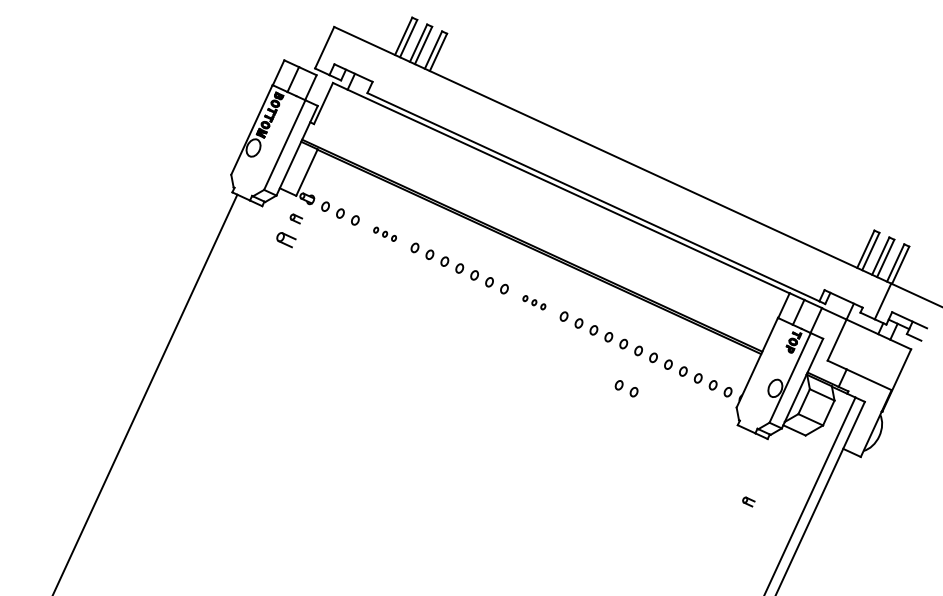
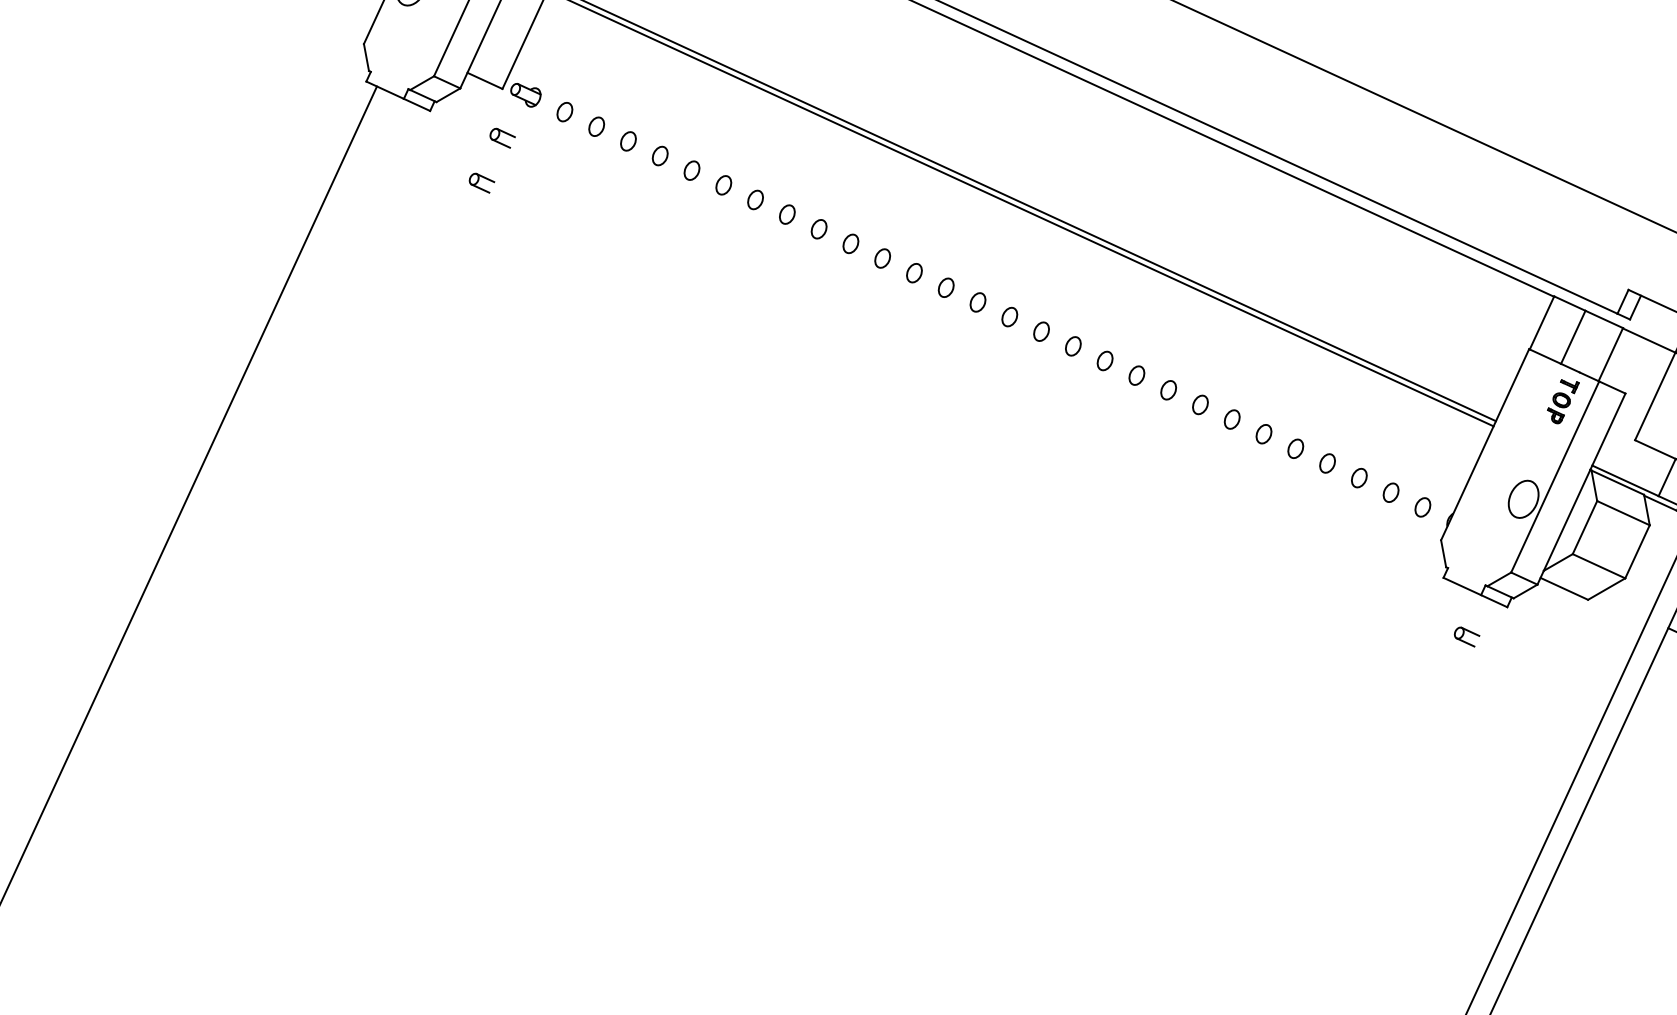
part: (384, 234) -> (690, 171), size x1.67
part: (286, 239) -> (481, 181), size x0.62
part: (534, 302) -> (1010, 316), size x1.67
part: (626, 388) -> (1206, 499), removed
part: (748, 501) -> (1466, 635), moved

